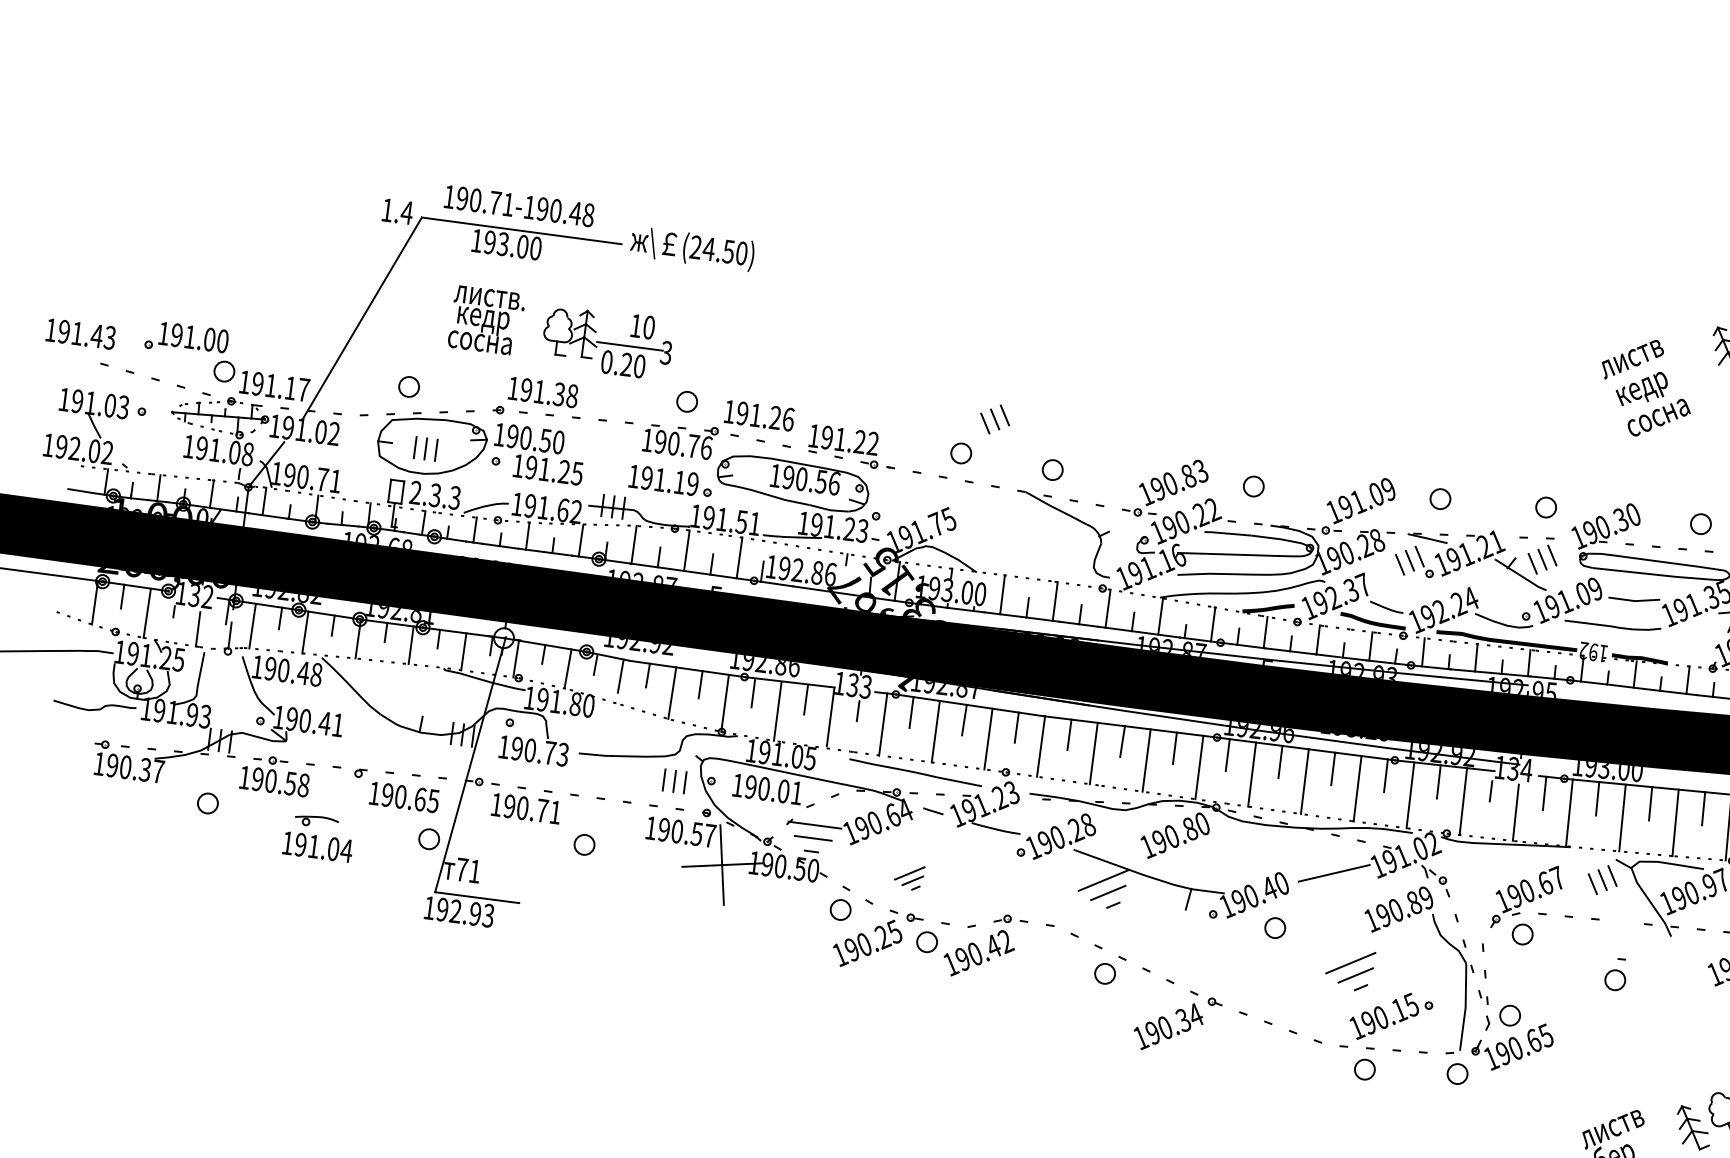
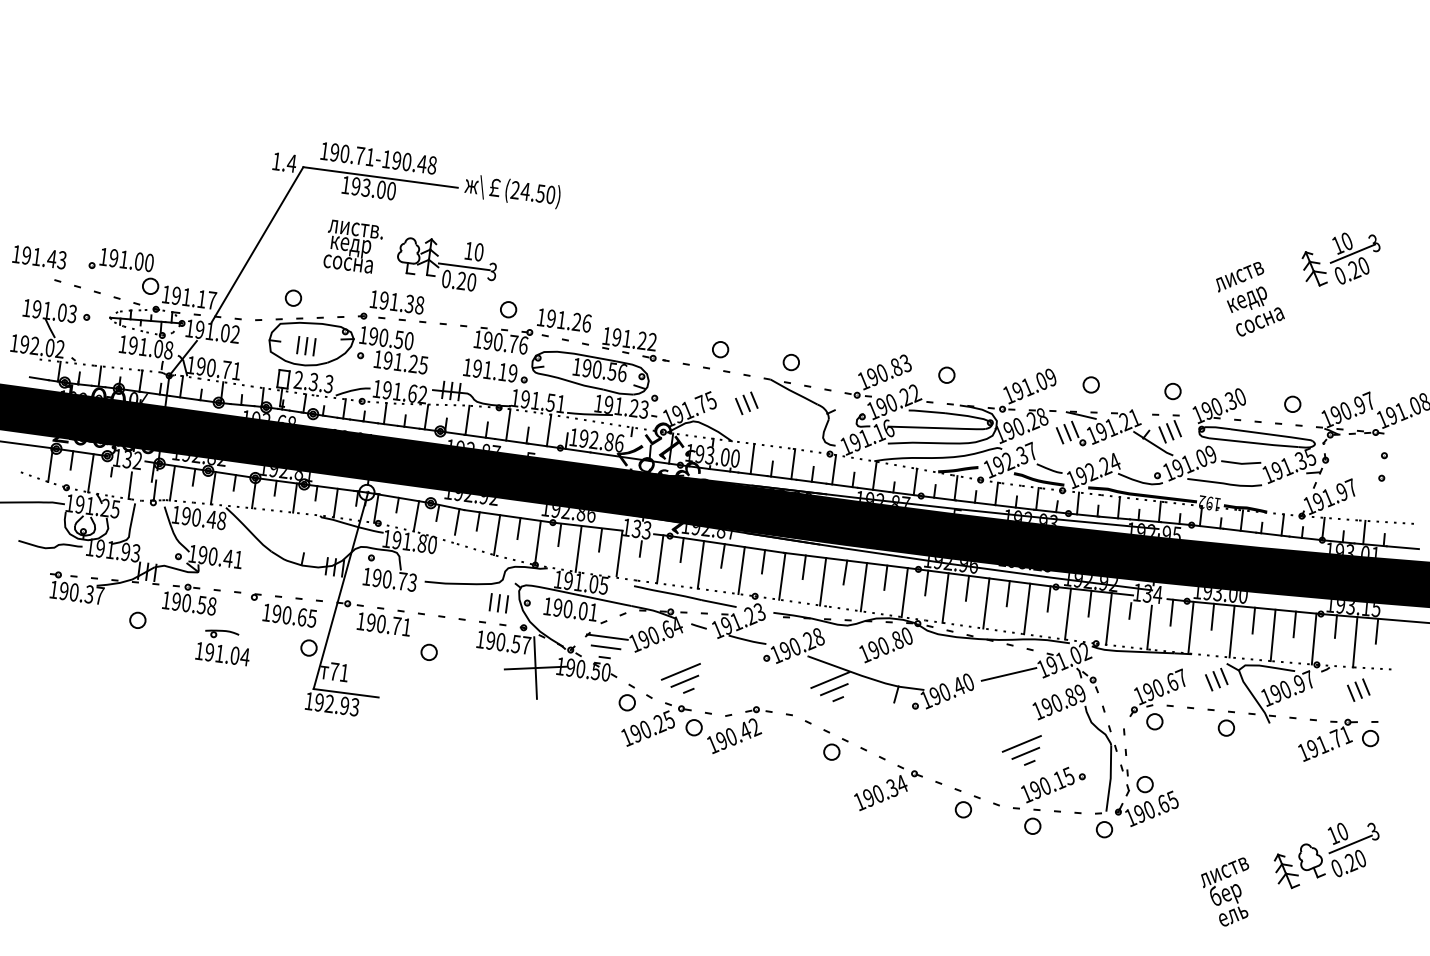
part: (994, 418) -> (746, 402), moved
part: (909, 878) -> (680, 678), size x1.67
circle: (1274, 927) -> (962, 809), moved
part: (1614, 974) -> (1225, 723), moved

